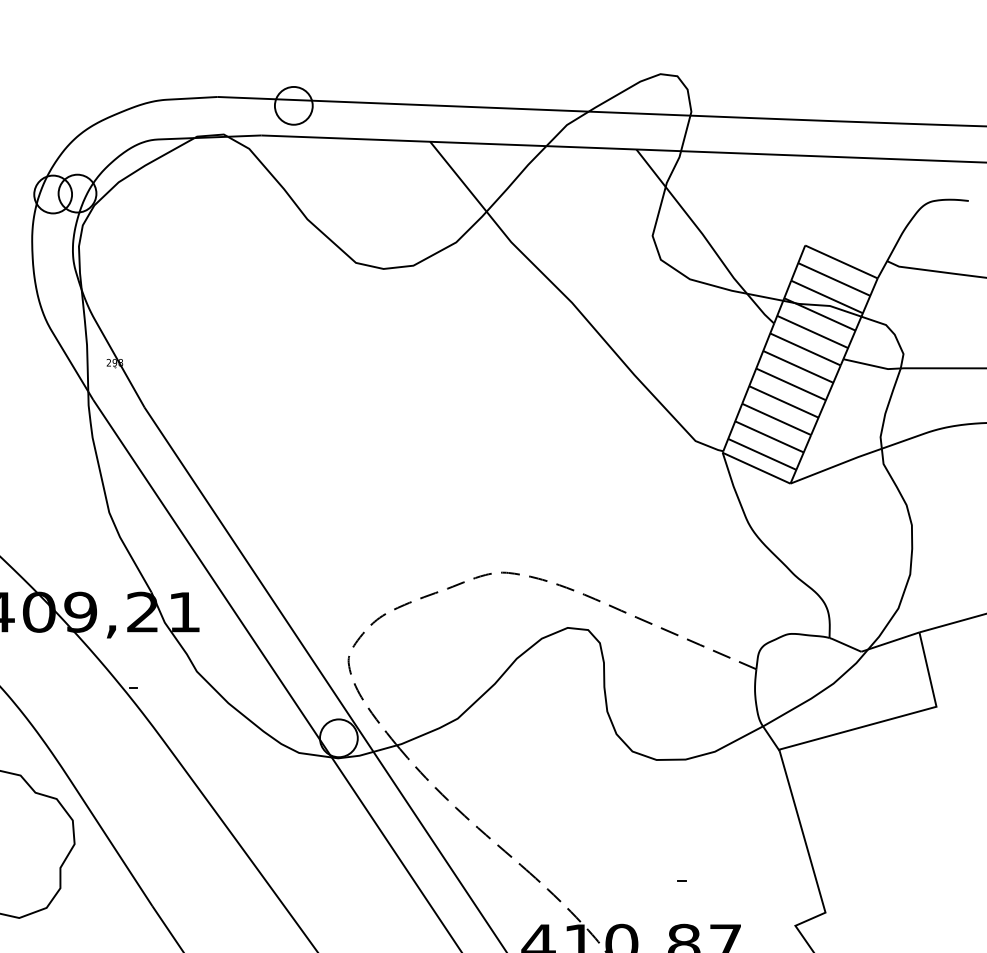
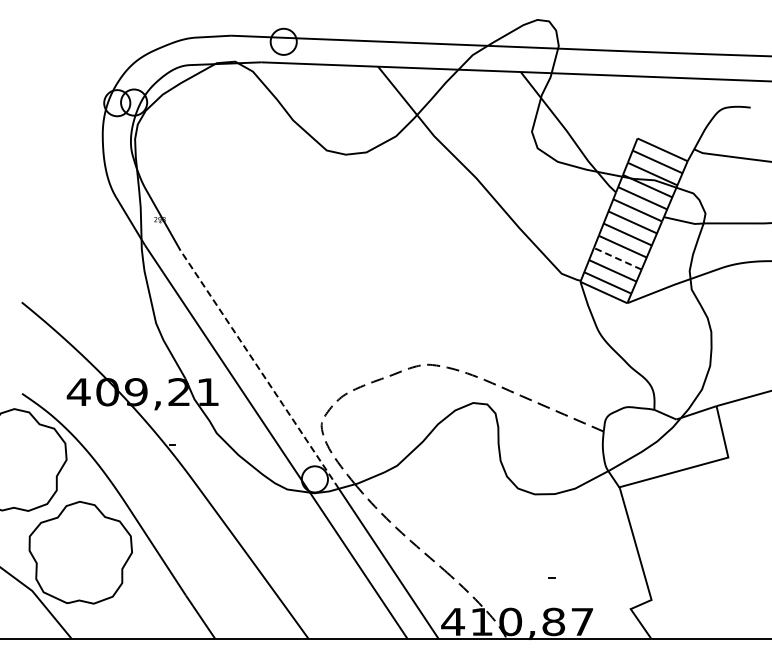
line: (776, 419) -> (617, 258), solid -> dashed
line: (258, 579) -> (259, 369), solid -> dashed

